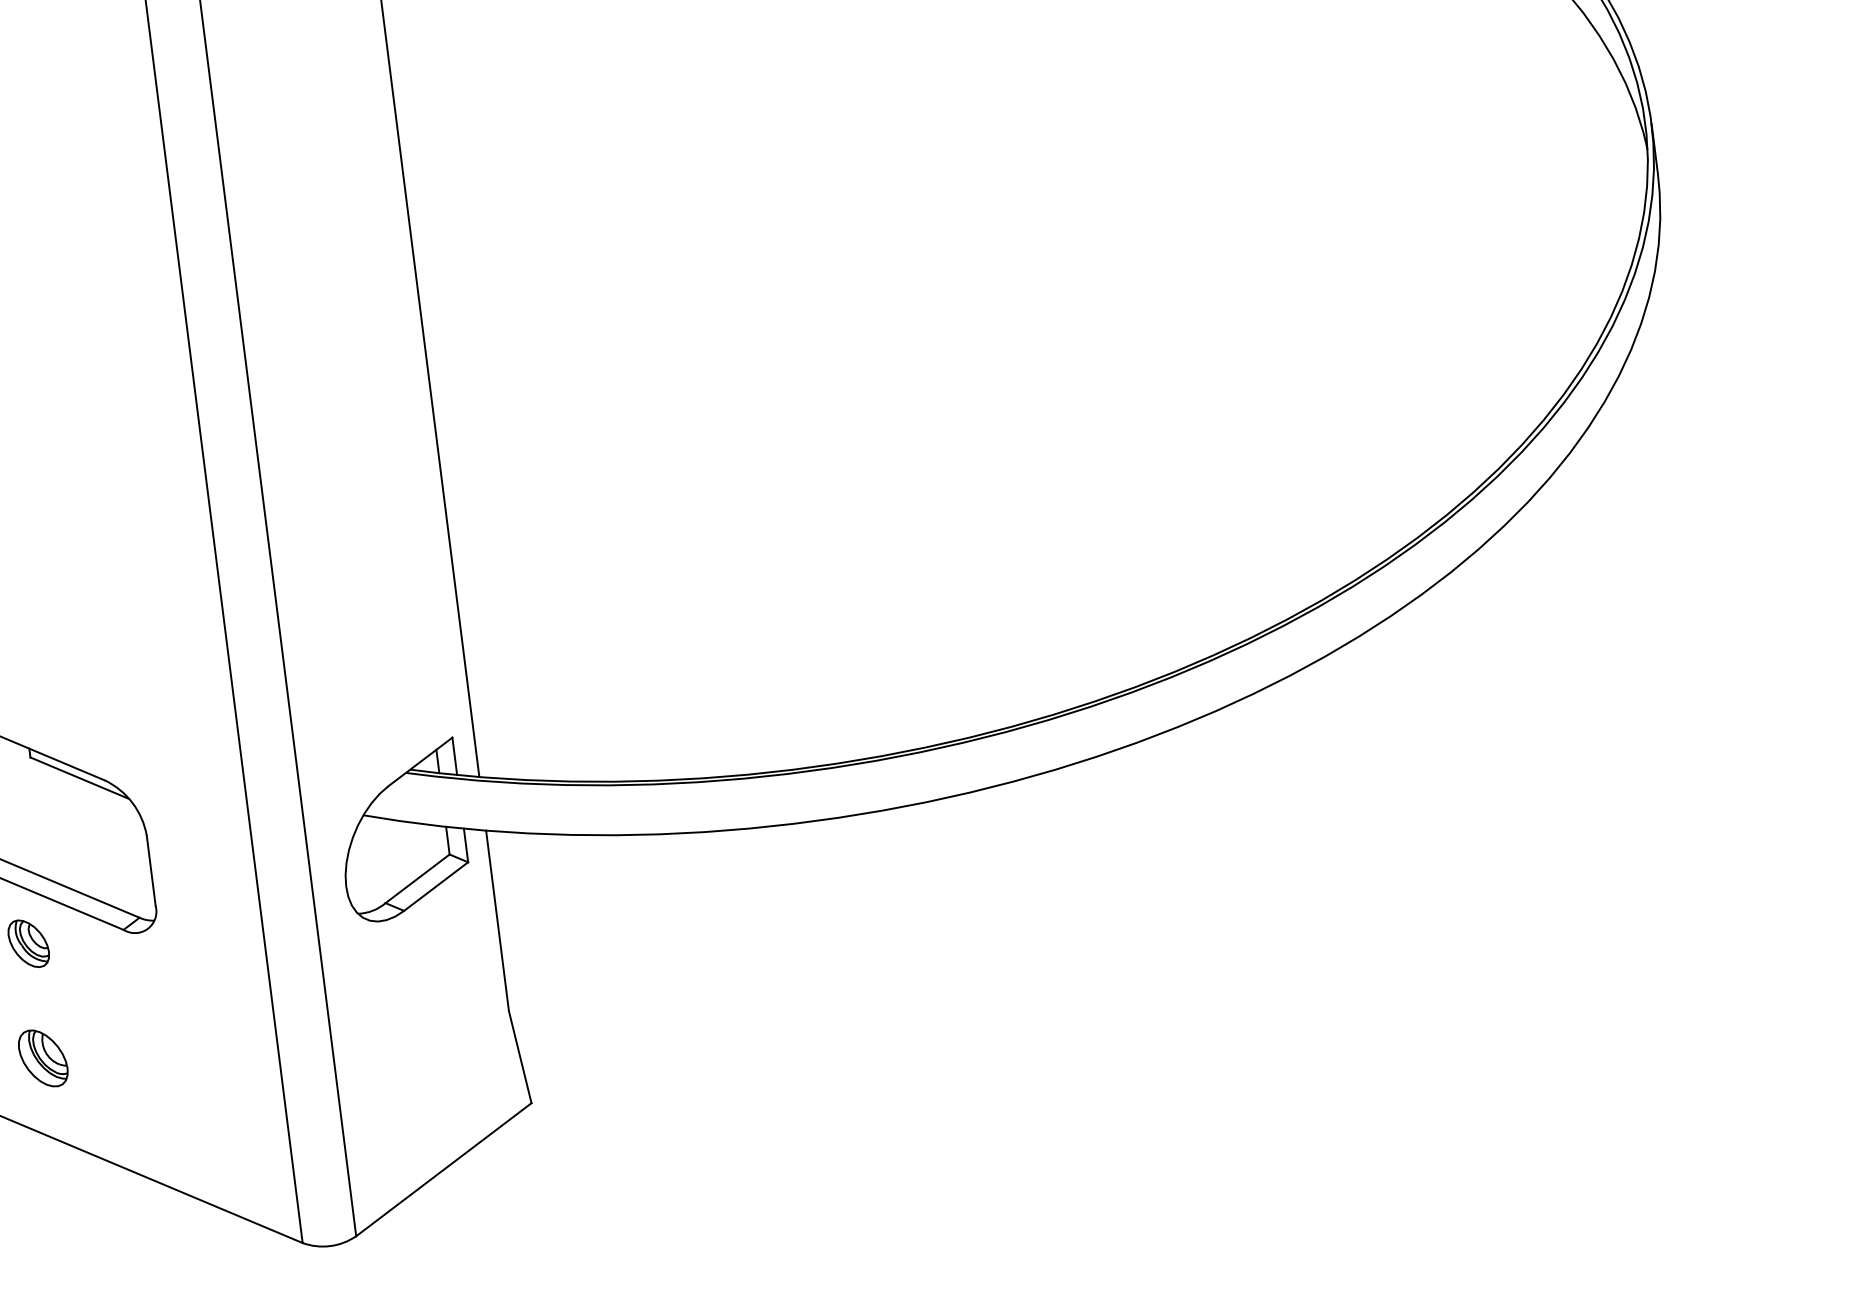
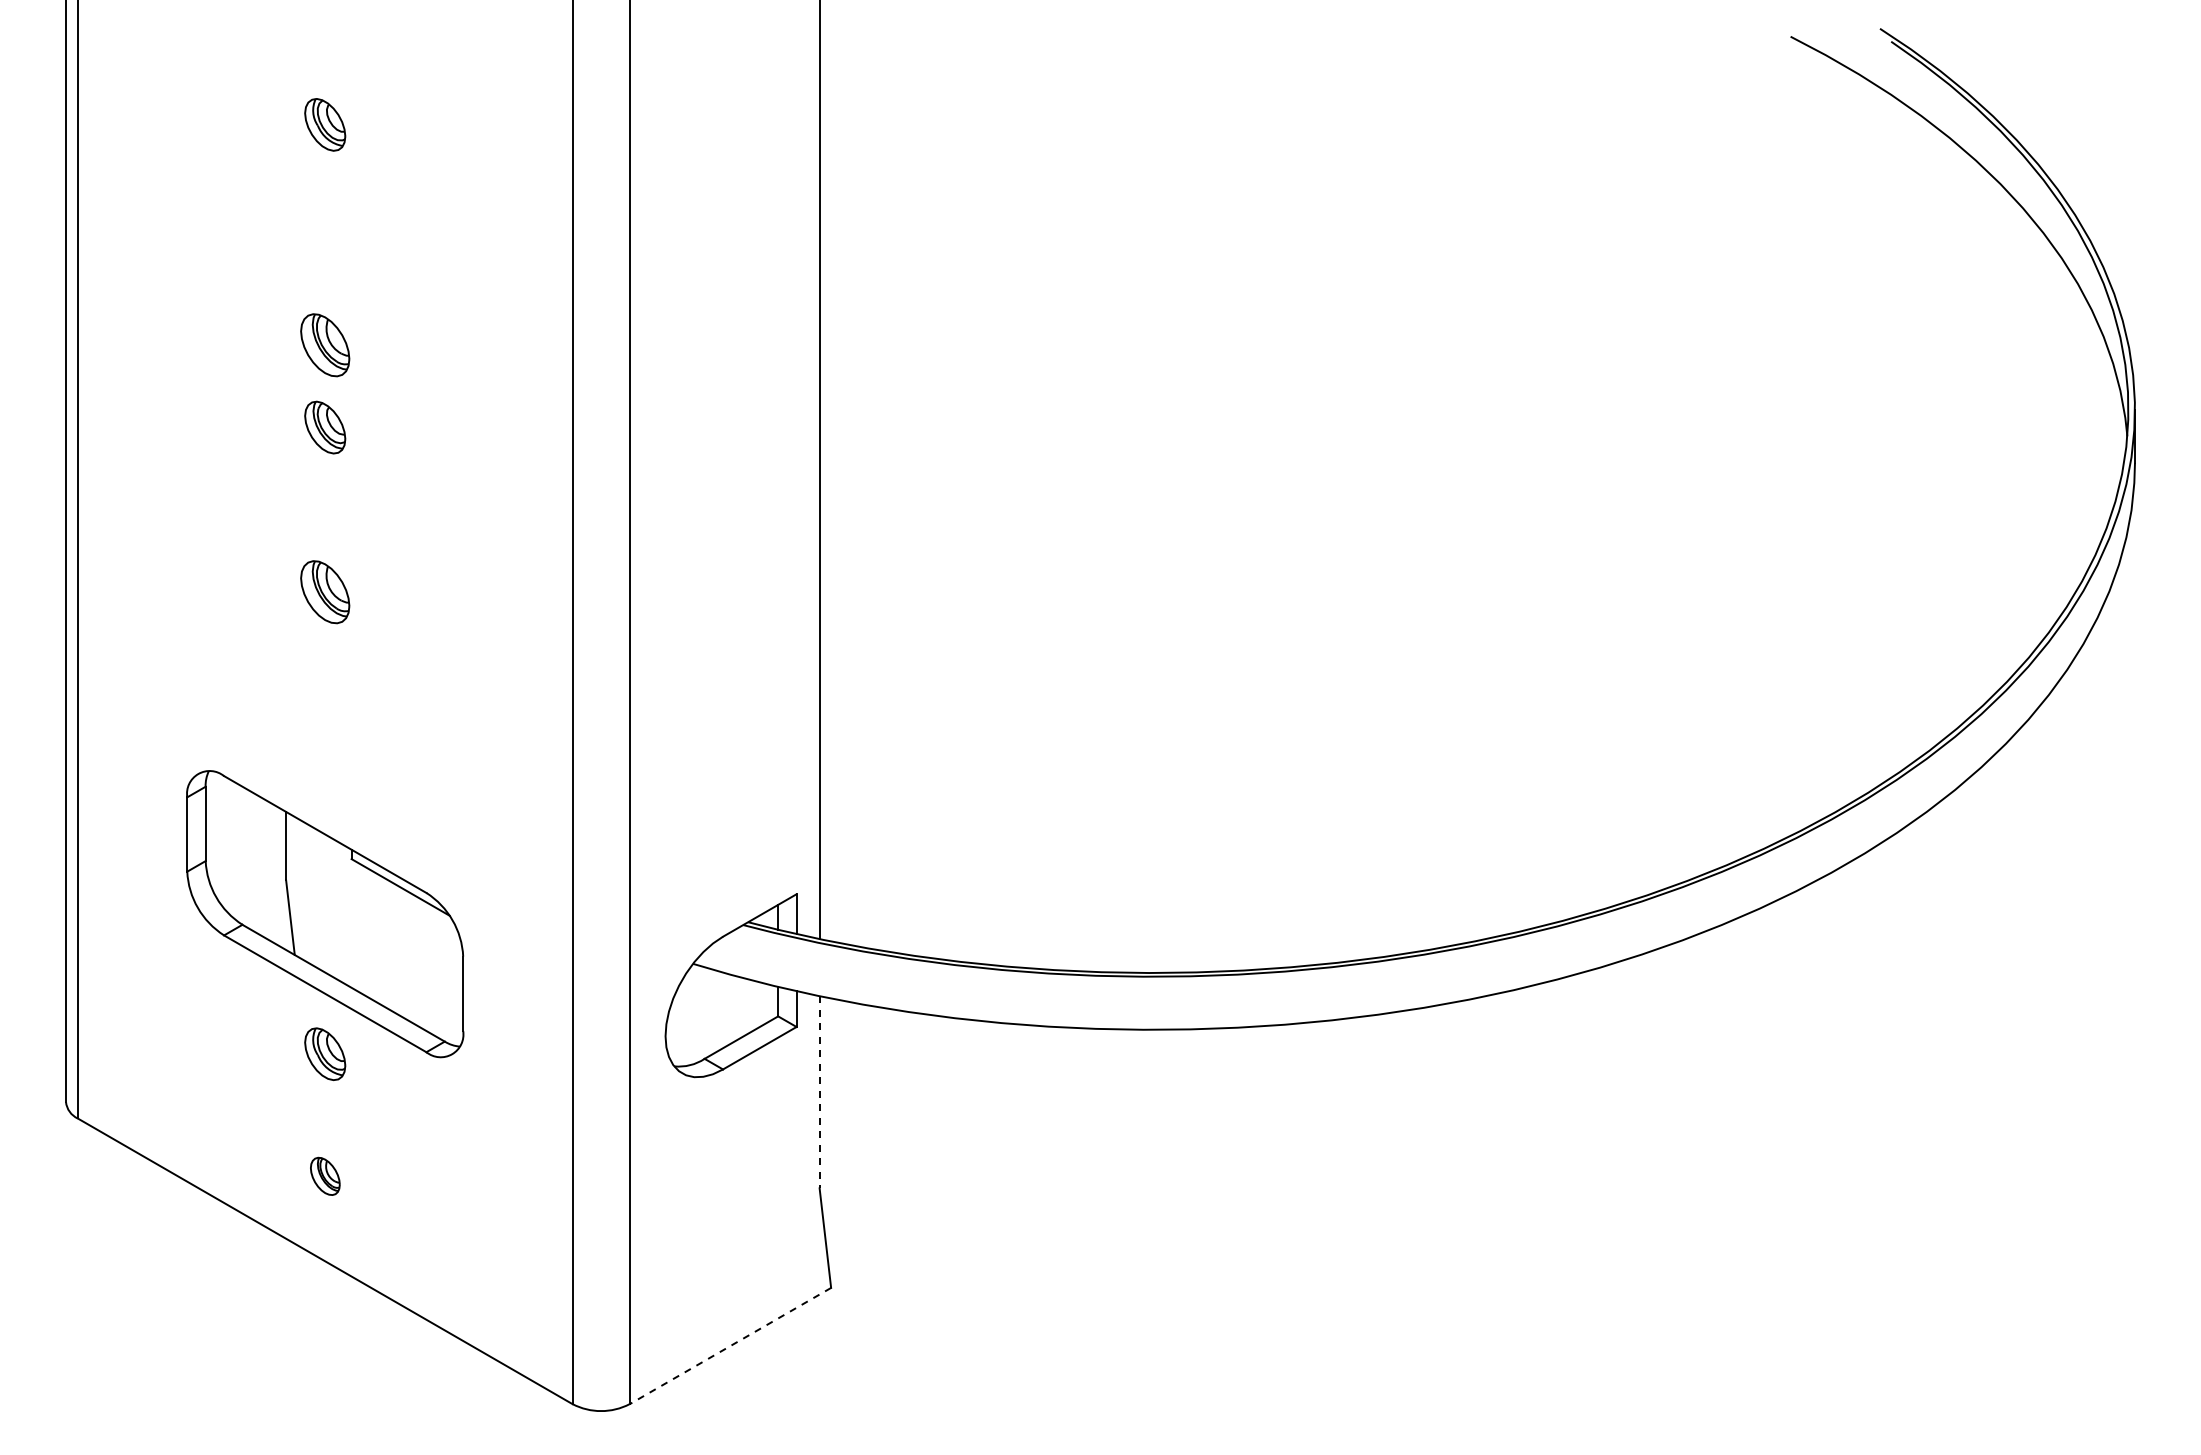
line: (497, 921) -> (819, 1092), solid -> dashed
part: (43, 1058) -> (325, 1176), size x0.6
line: (443, 1170) -> (729, 1346), solid -> dashed

